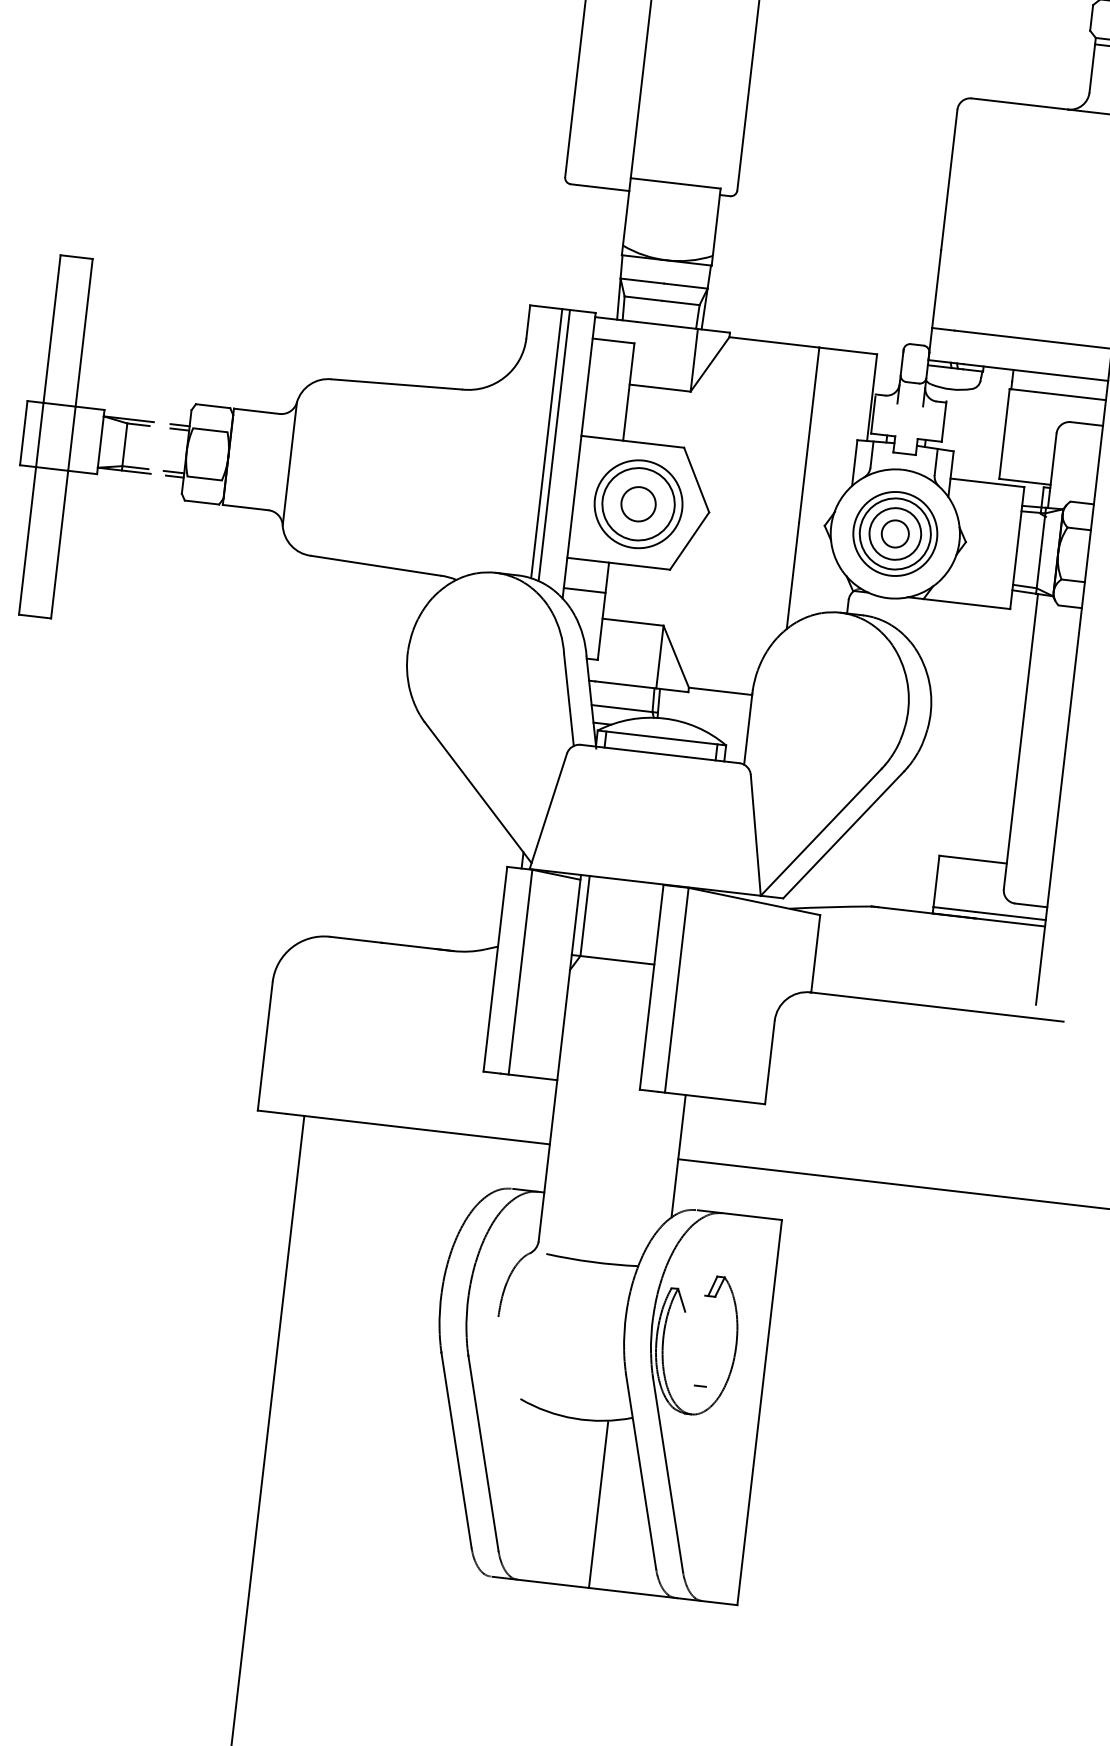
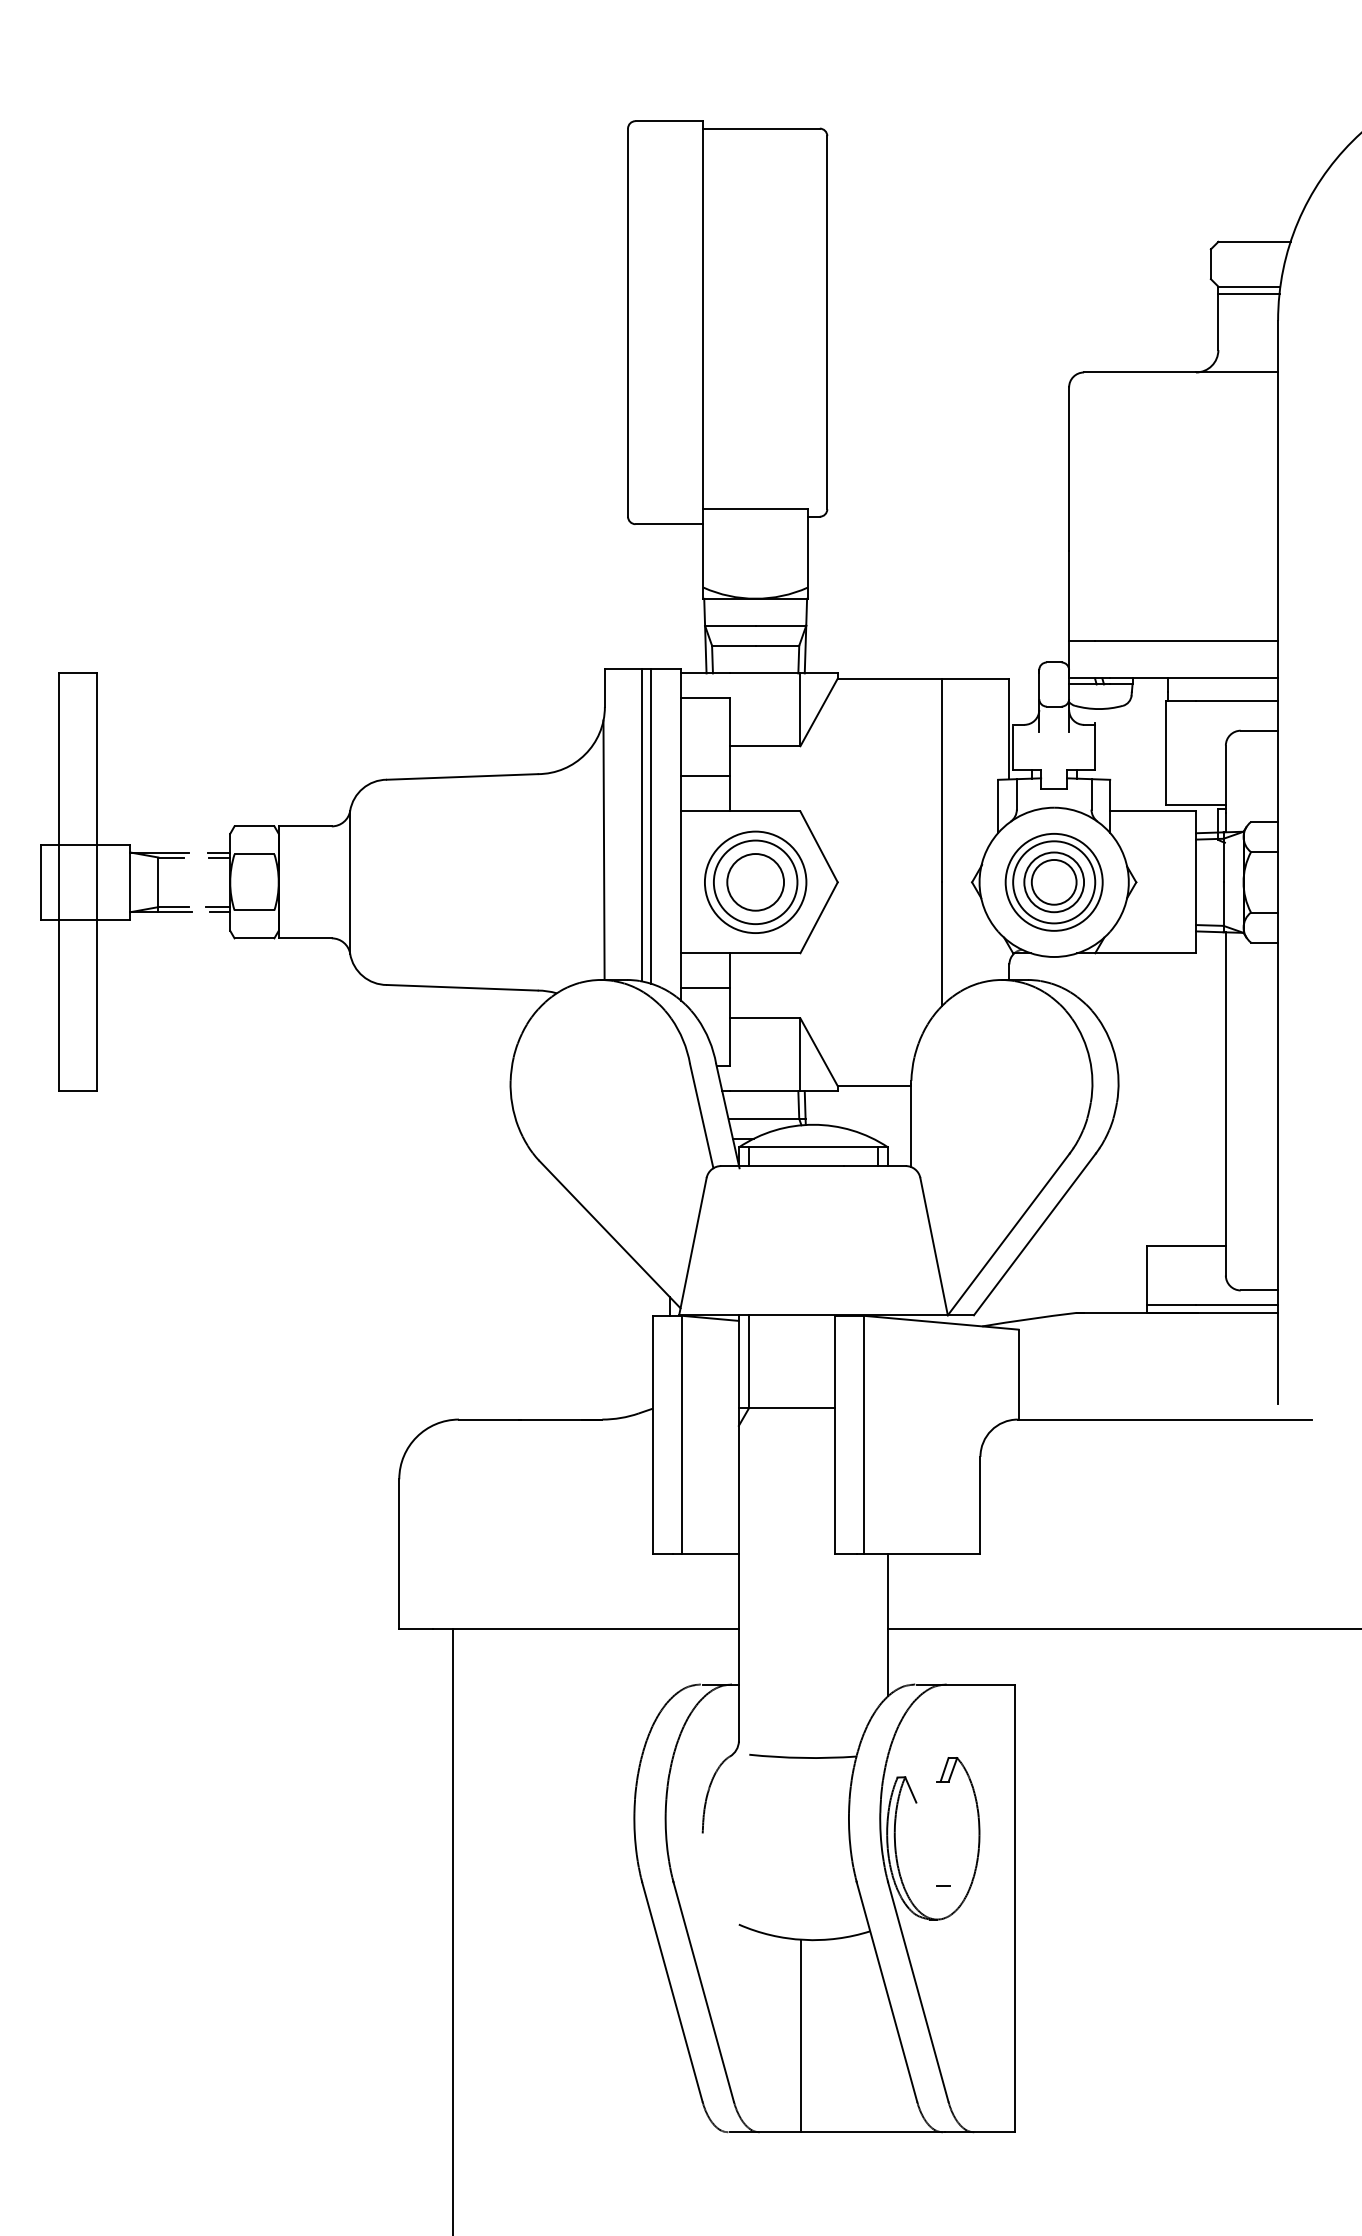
line: (605, 408) -> (705, 776), added
line: (510, 460) -> (603, 849), added
circle: (638, 504) -> (755, 882), size x1.43
circle: (894, 533) -> (1053, 881), size x1.43
line: (598, 1504) -> (800, 2035), moved

